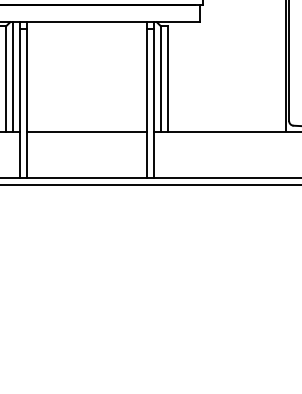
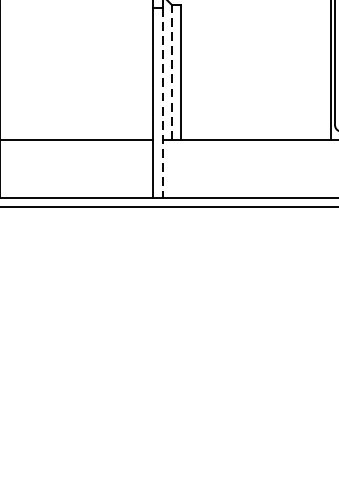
line: (161, 79) -> (172, 72), solid -> dashed
line: (154, 104) -> (163, 104), solid -> dashed

